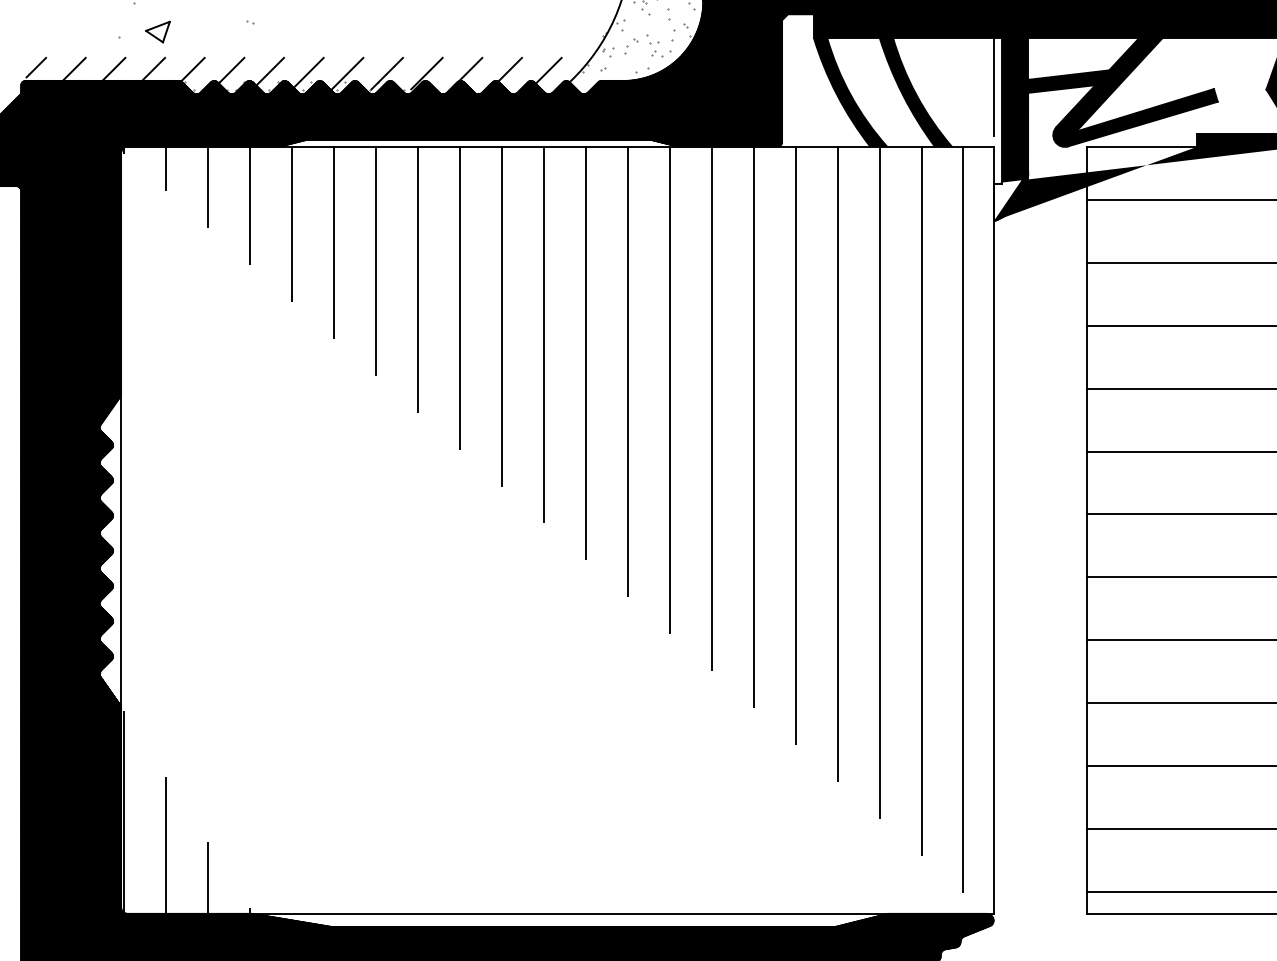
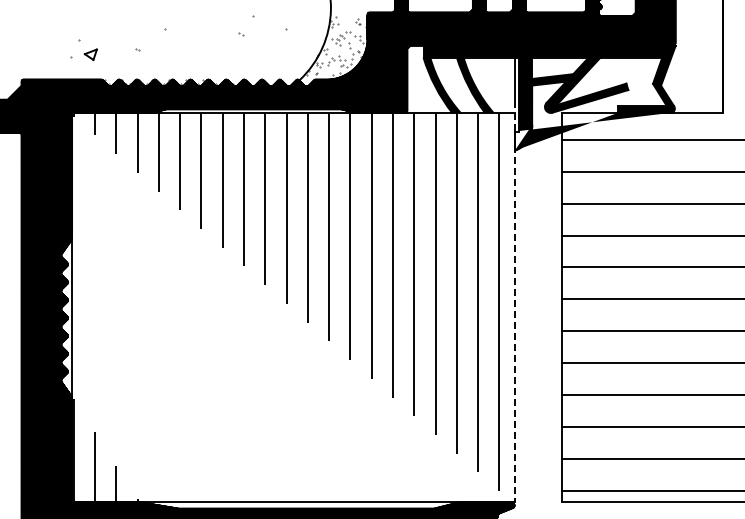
hatch: (293, 73) -> (159, 75), removed
line: (993, 530) -> (514, 307), solid -> dashed

